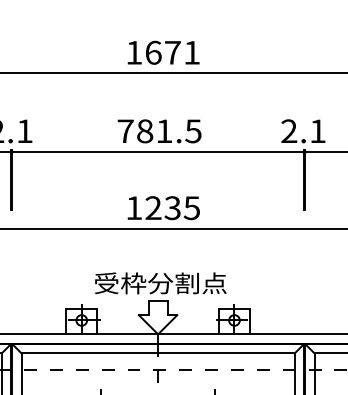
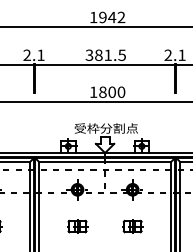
text: (173, 52) -> (112, 17), 1671 -> 1942
text: (125, 129) -> (89, 54), 781.5 -> 381.5
text: (173, 206) -> (112, 91), 1235 -> 1800

